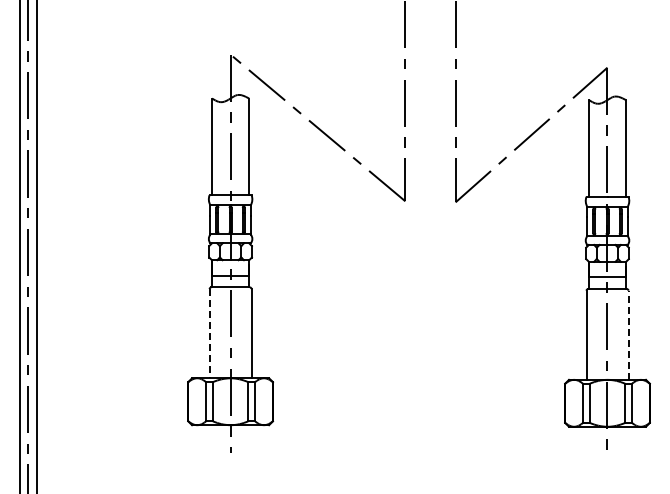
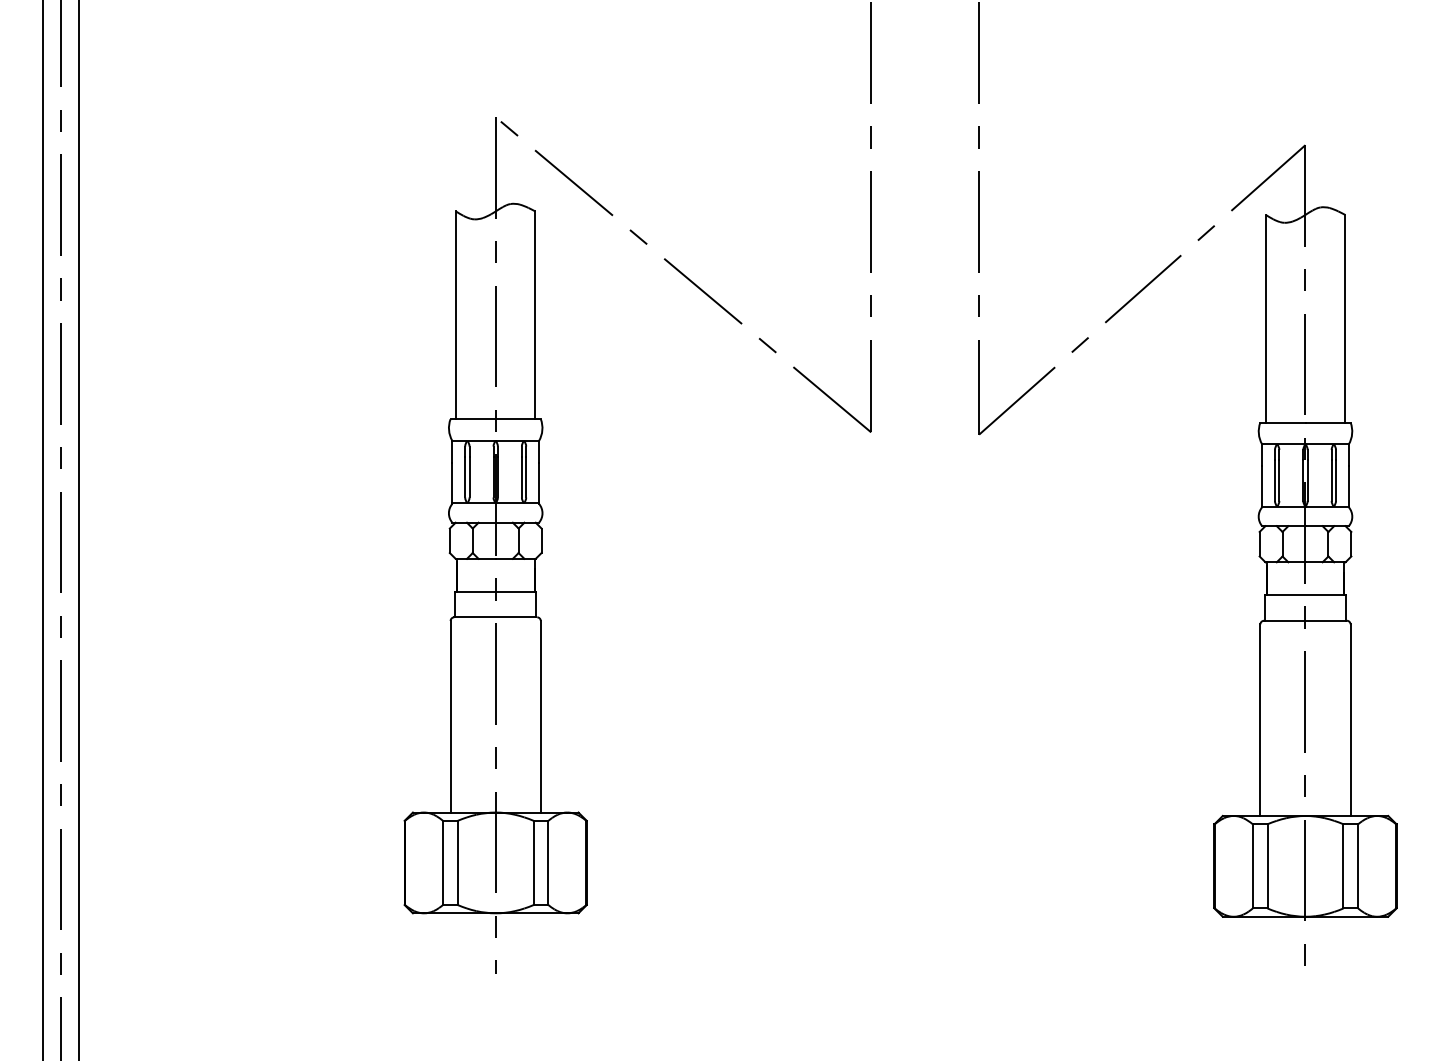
line: (209, 333) -> (450, 716), dashed -> solid
line: (628, 335) -> (1350, 720), dashed -> solid

